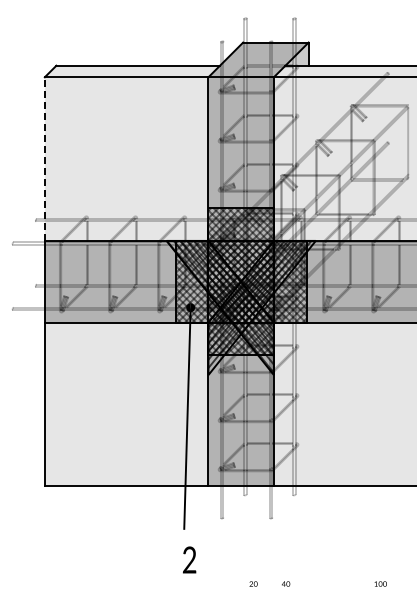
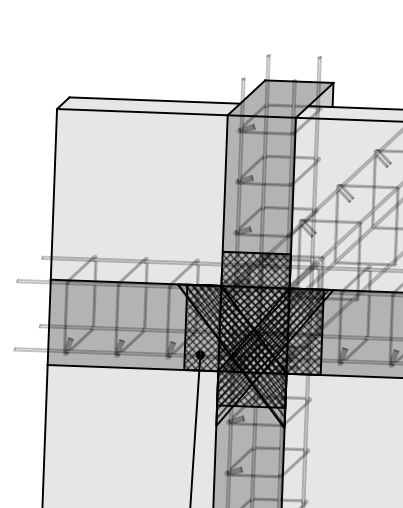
line: (44, 159) -> (53, 194), dashed -> solid

